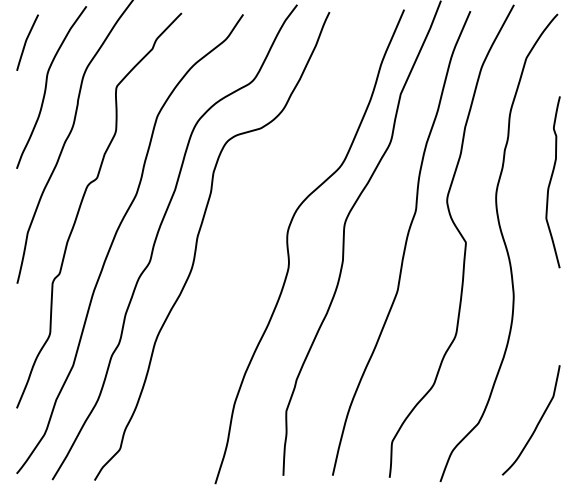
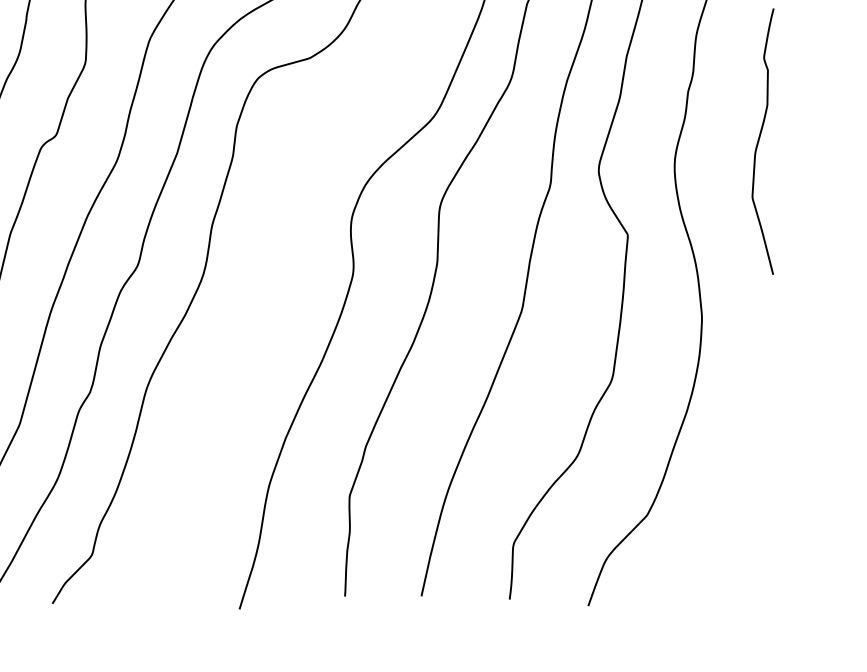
curve: (536, 424) -> (737, 516), removed

